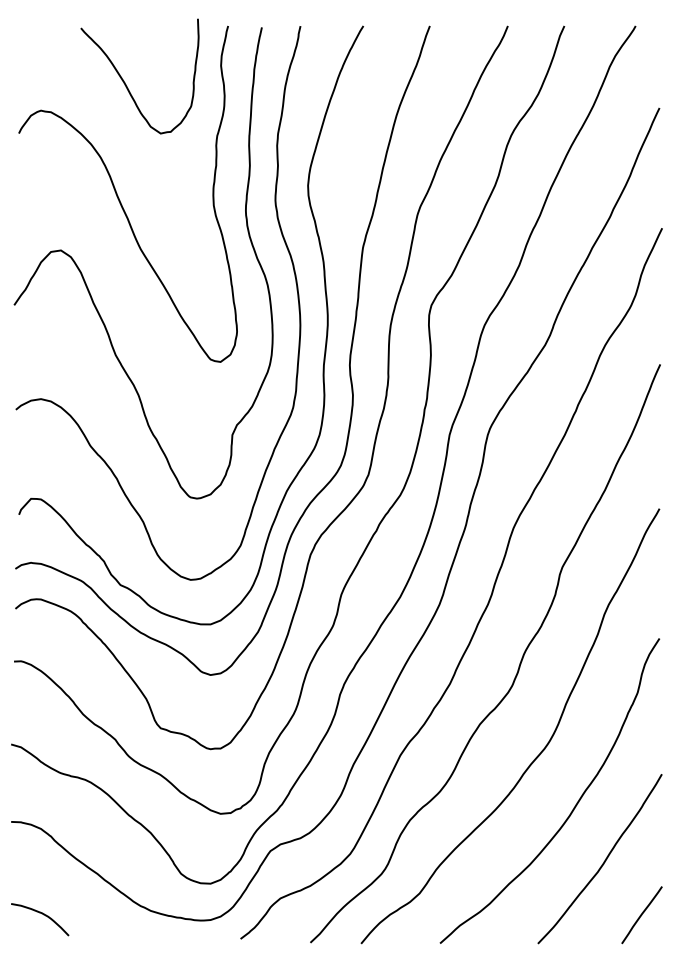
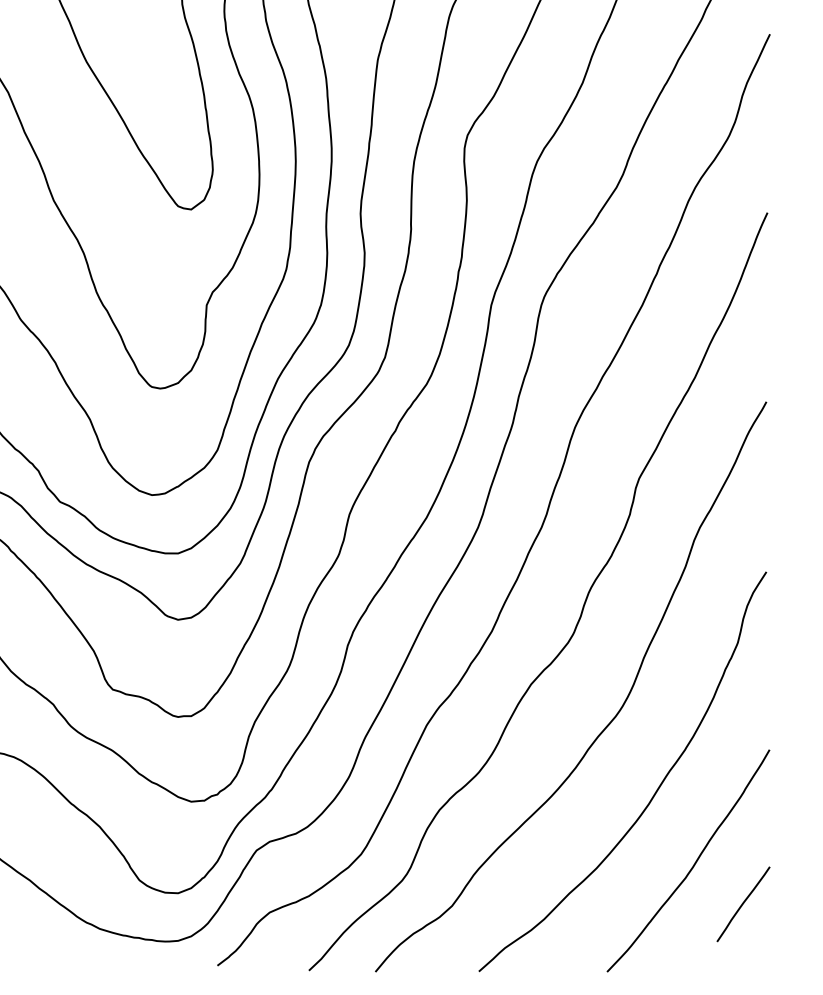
line: (641, 915) -> (742, 904), moved

